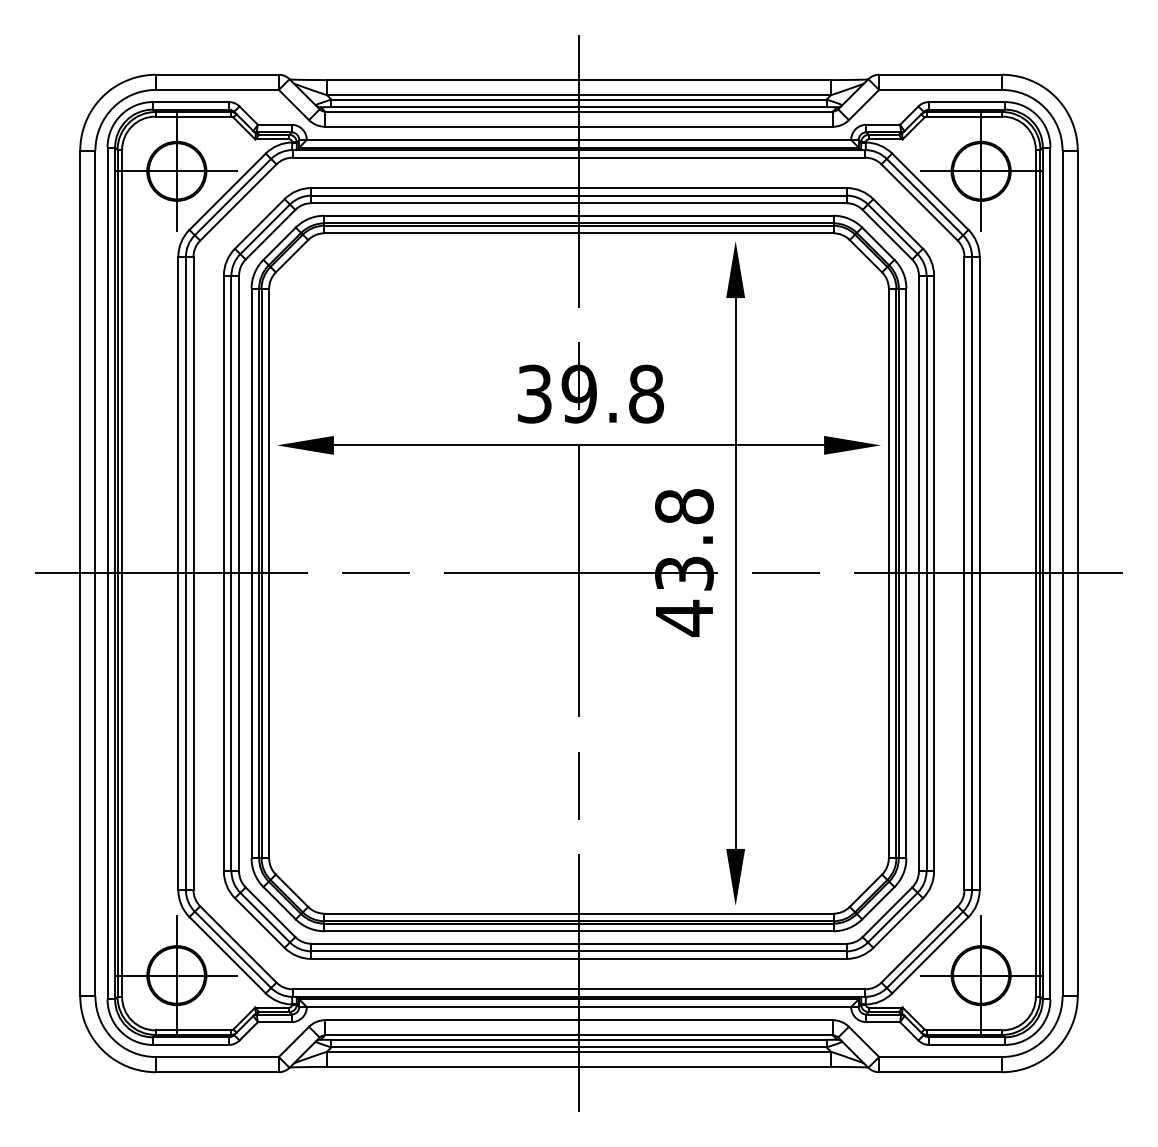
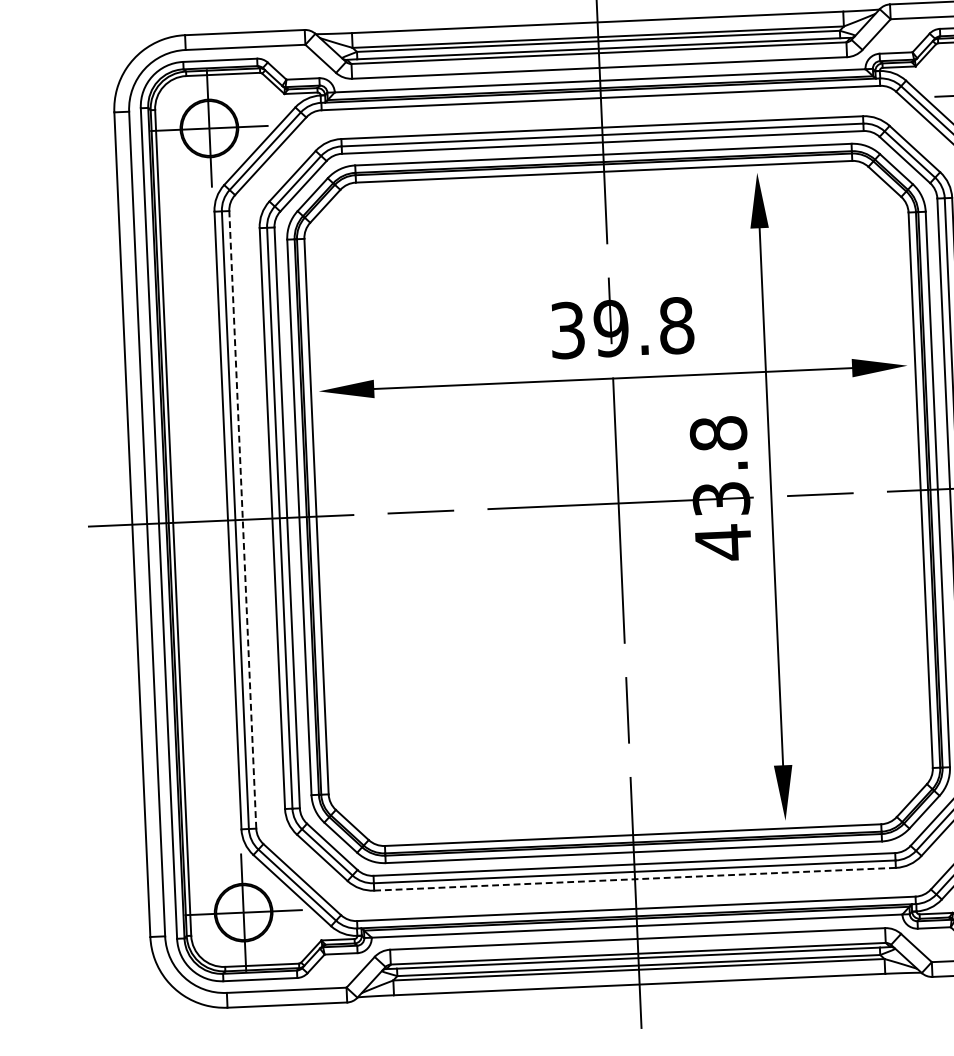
line: (193, 573) -> (242, 519), solid -> dashed
line: (579, 958) -> (635, 878), solid -> dashed

